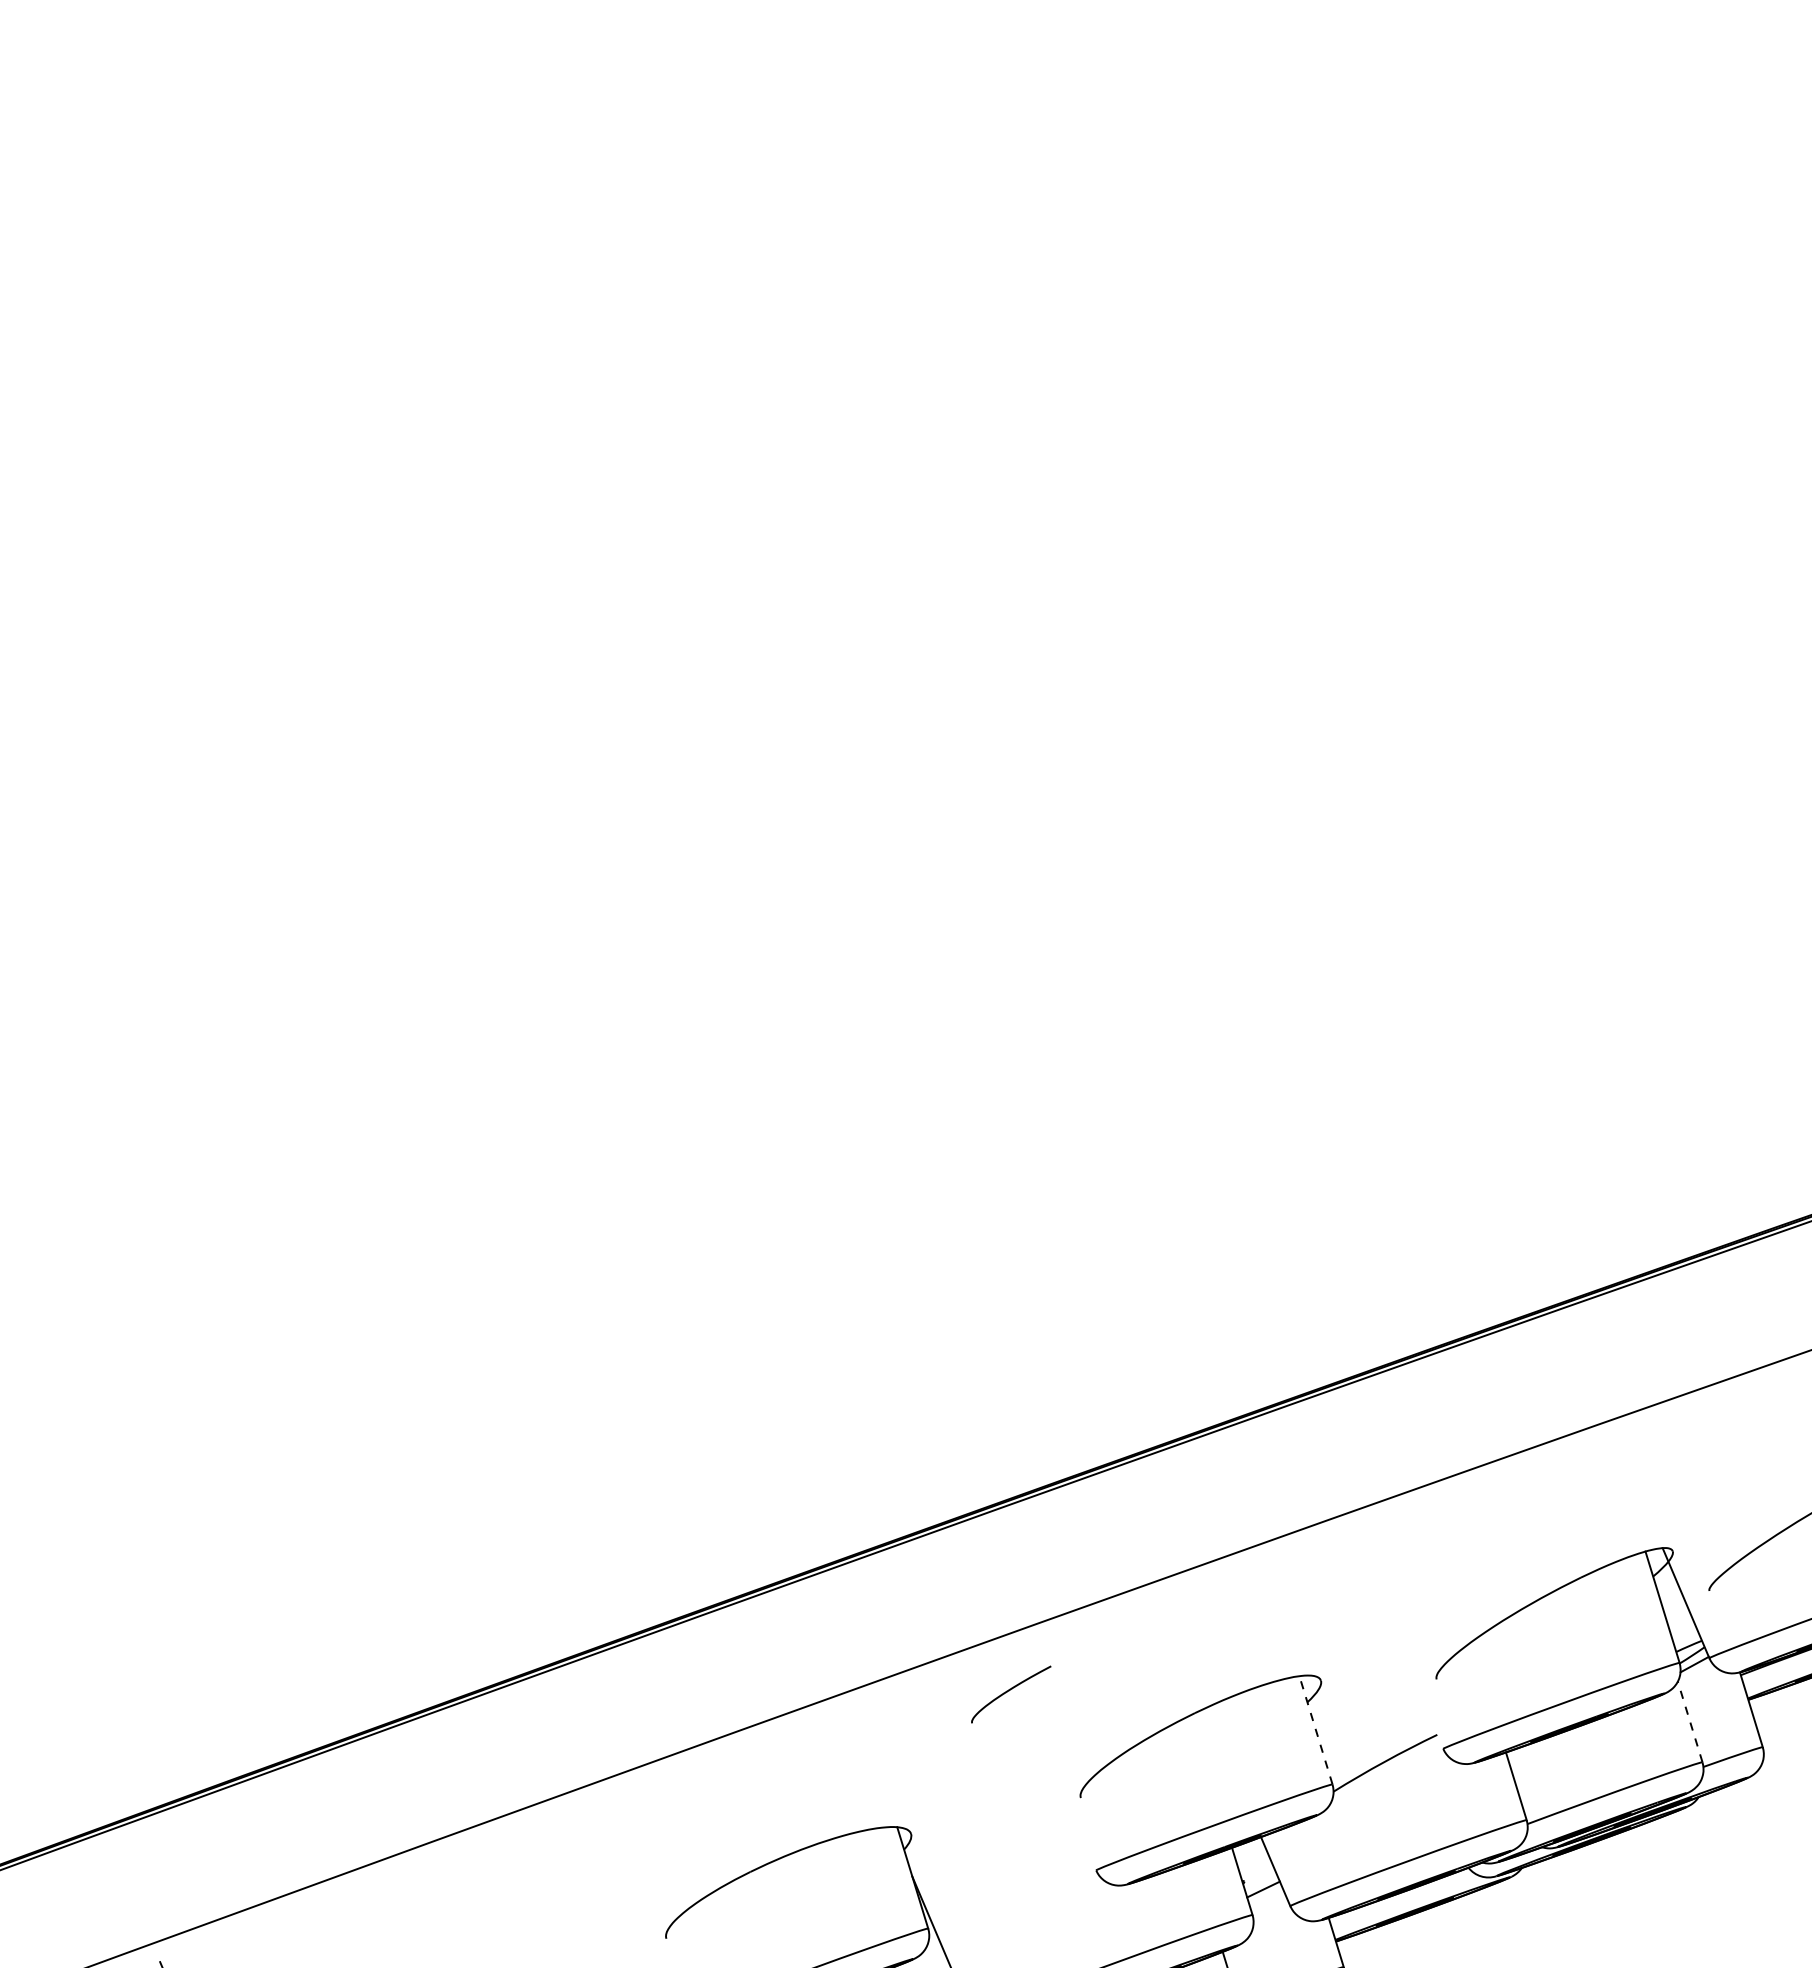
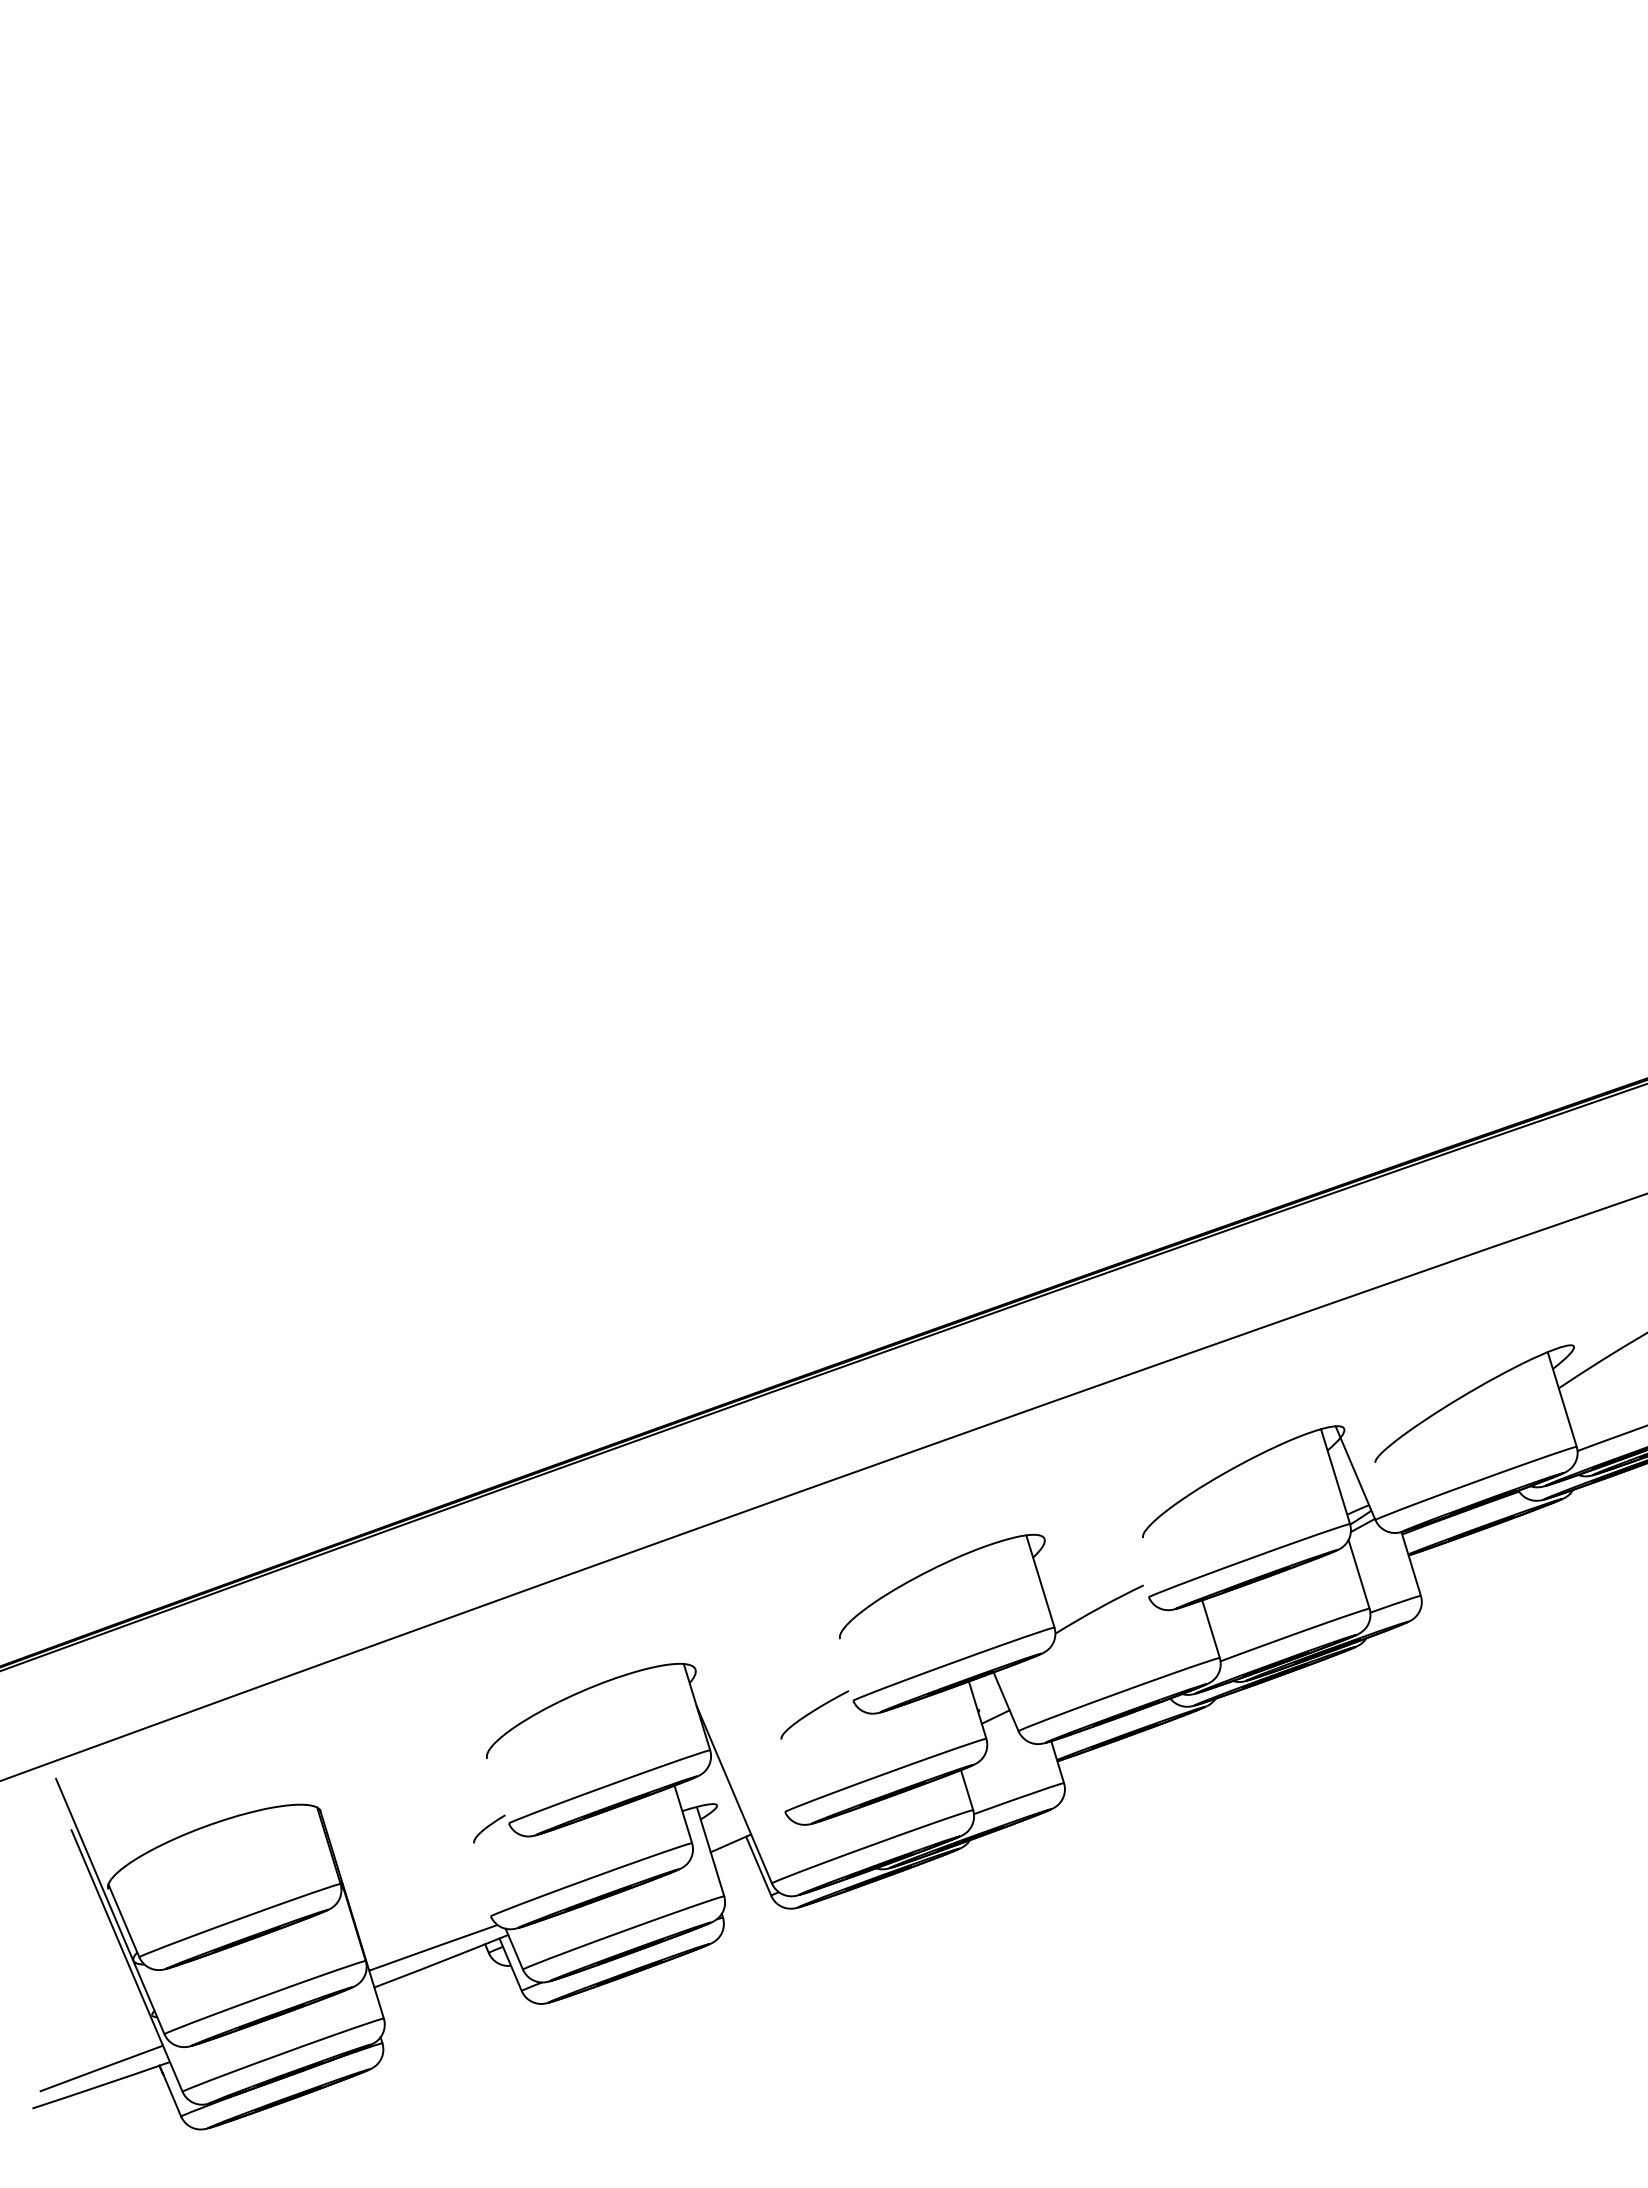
curve: (1009, 1691) -> (813, 1712), moved
line: (1690, 1722) -> (1359, 1574), dashed -> solid
line: (1316, 1729) -> (1040, 1580), dashed -> solid

